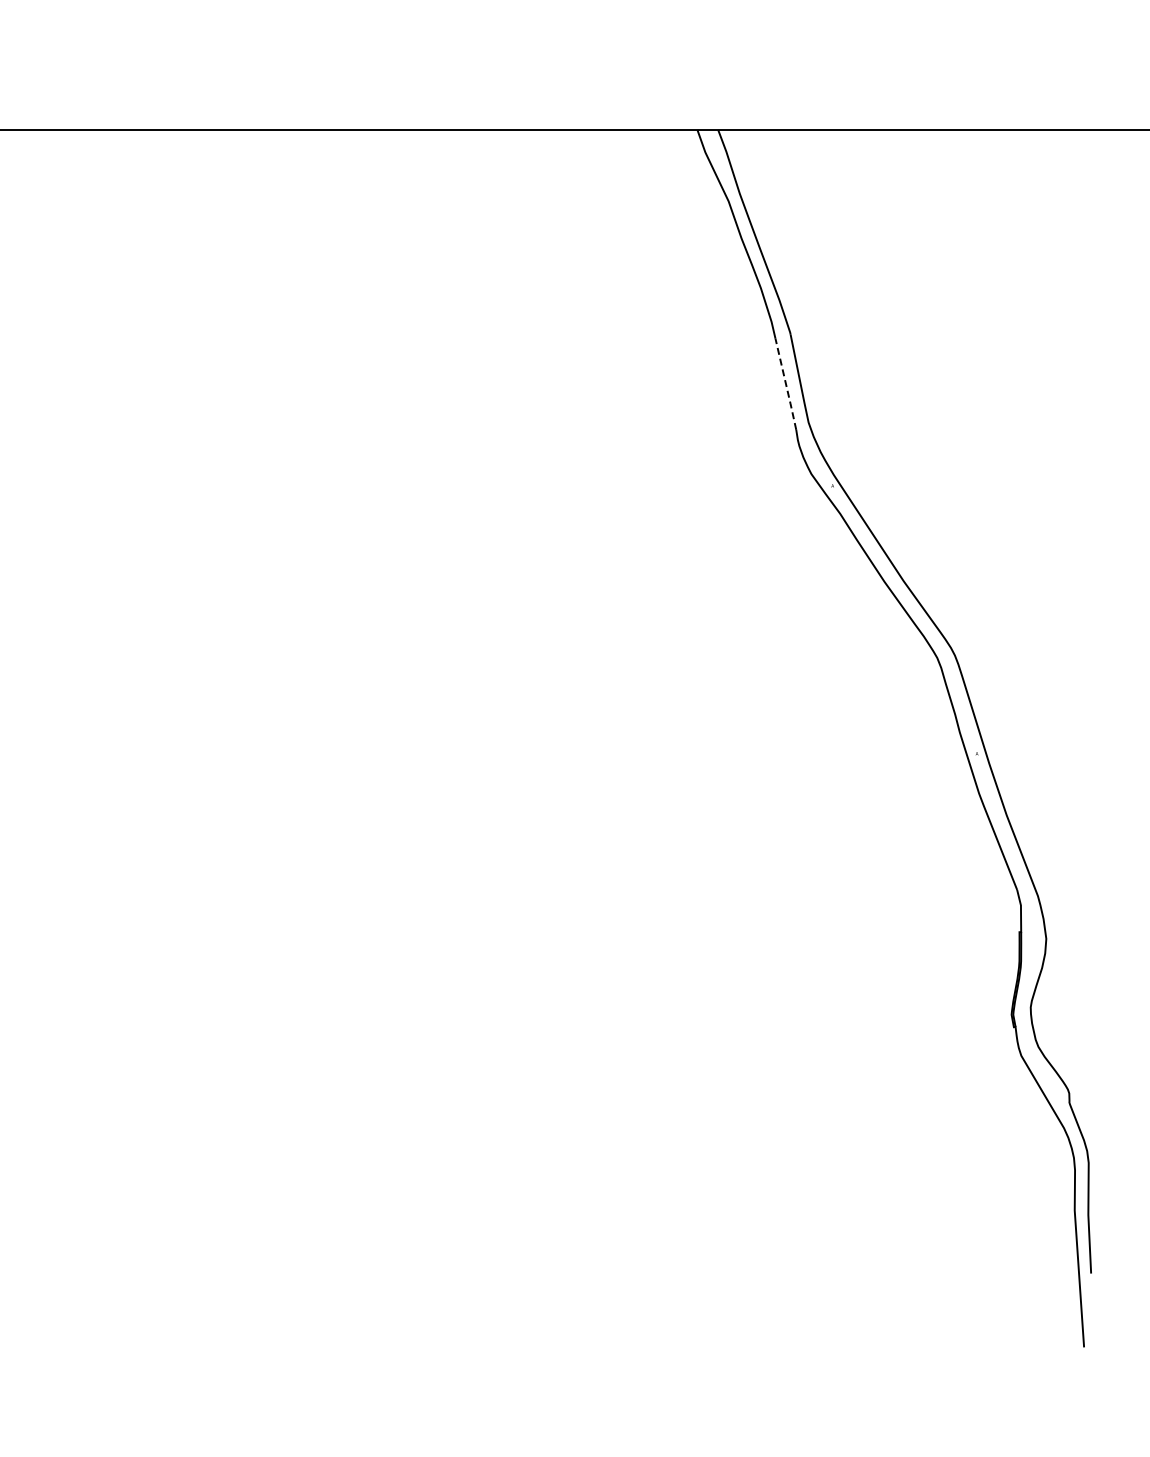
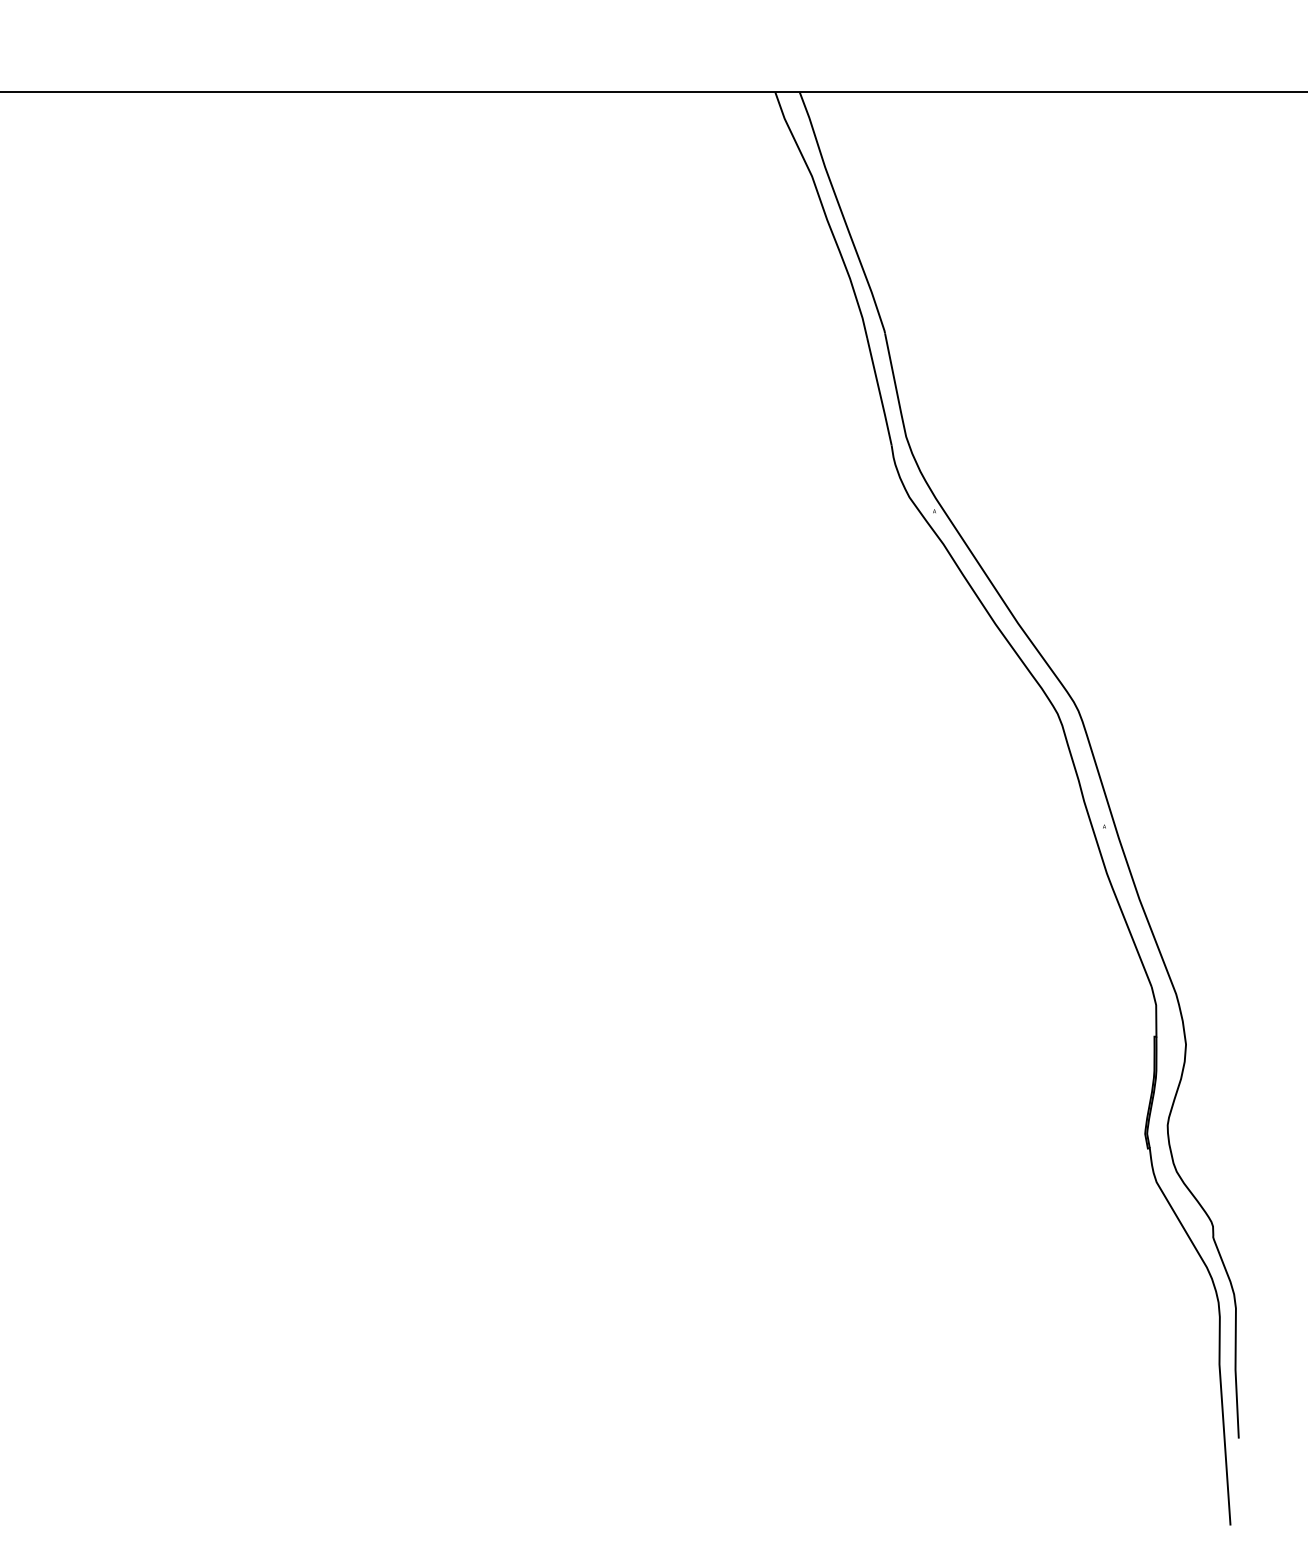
line: (786, 384) -> (880, 391), dashed -> solid

